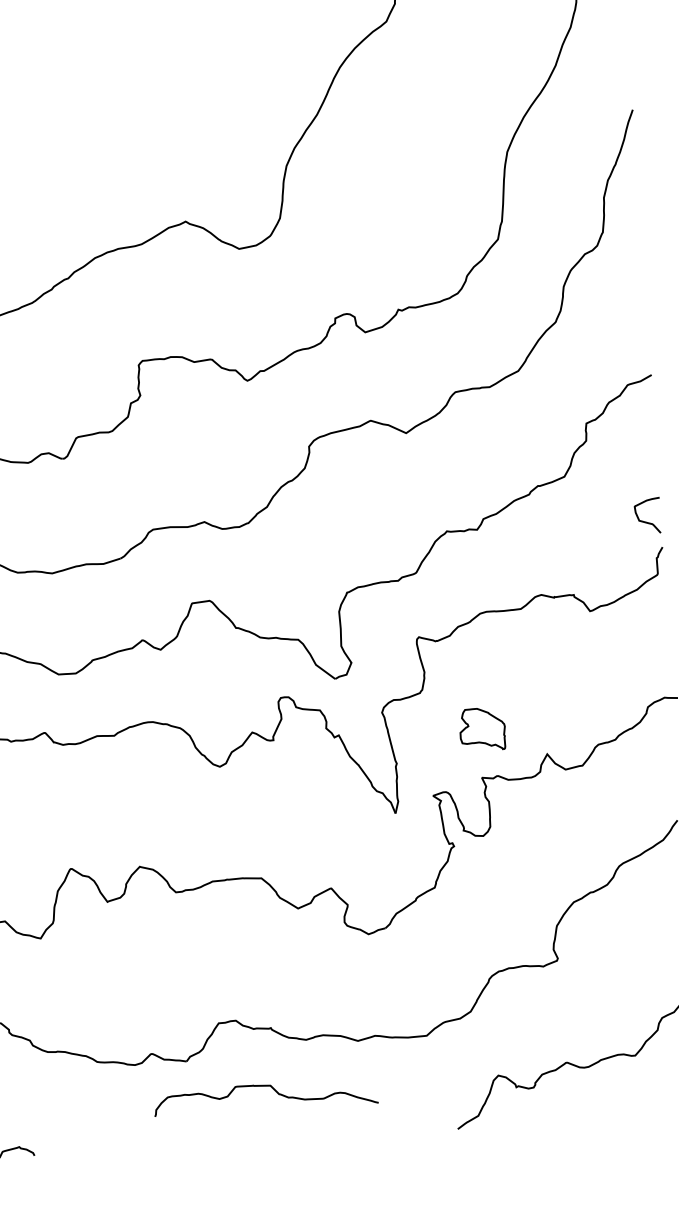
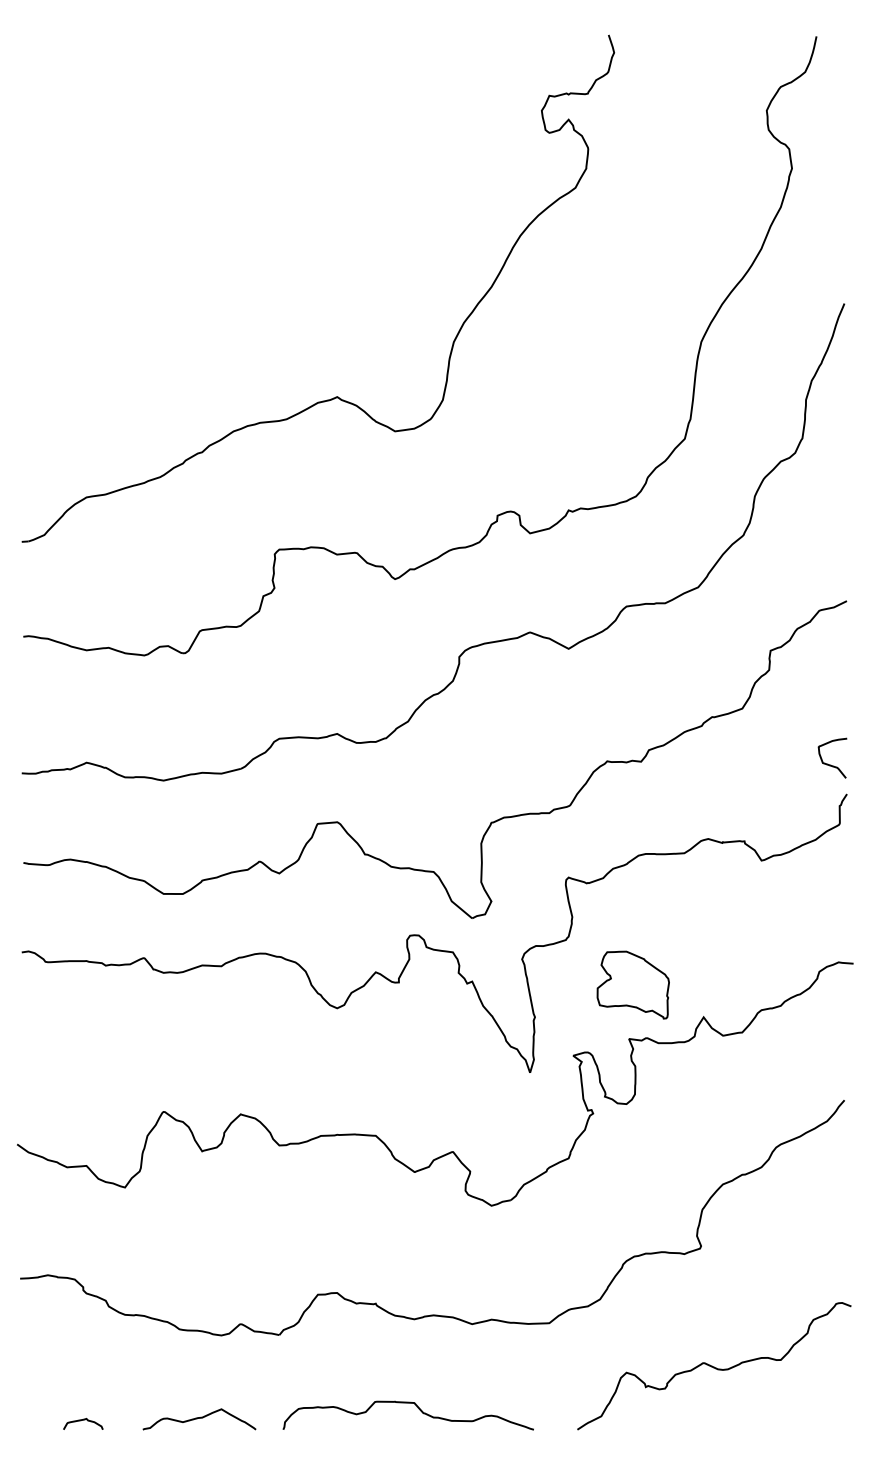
part: (481, 728) -> (632, 984), size x1.43
curve: (264, 1086) -> (407, 1403), moved
curve: (120, 1140) -> (199, 1418), added

